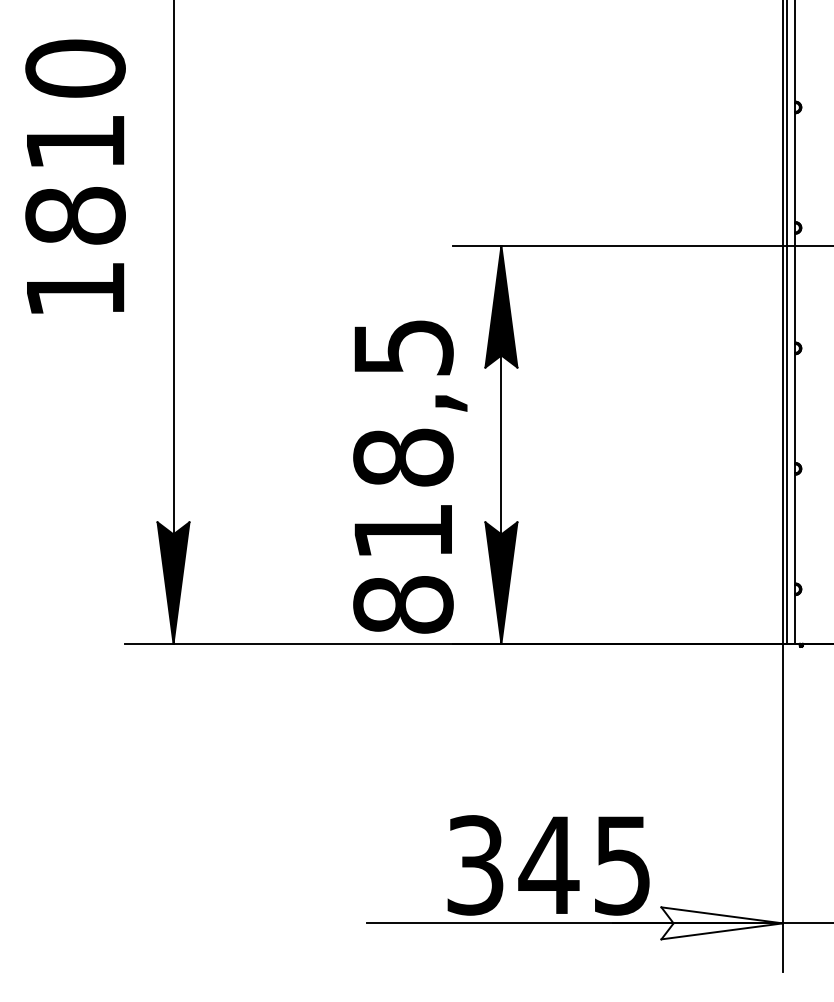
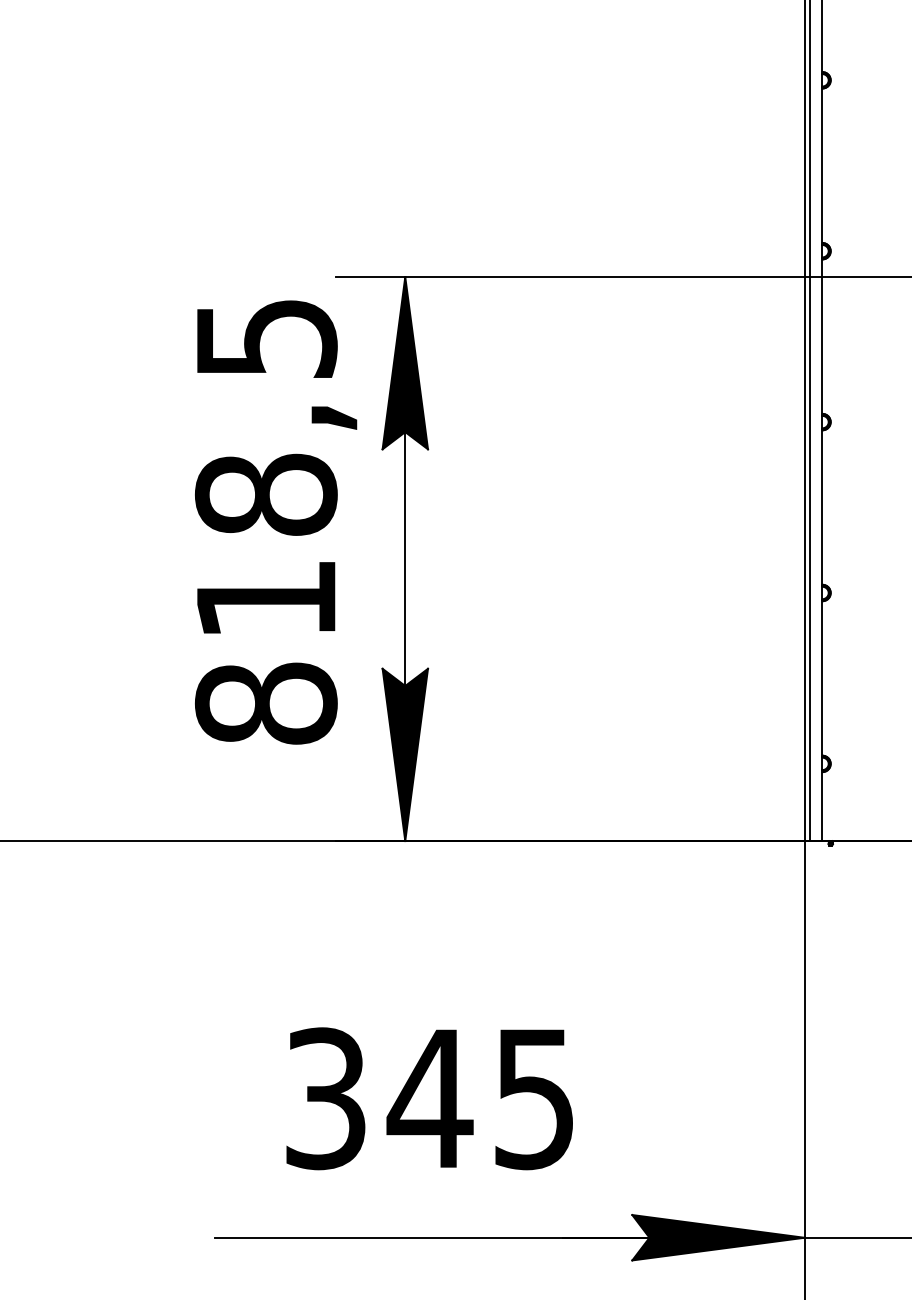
text: (410, 476) -> (276, 521), moved
text: (548, 865) -> (429, 1098), moved
fill: (721, 923) -> (717, 1237), added

